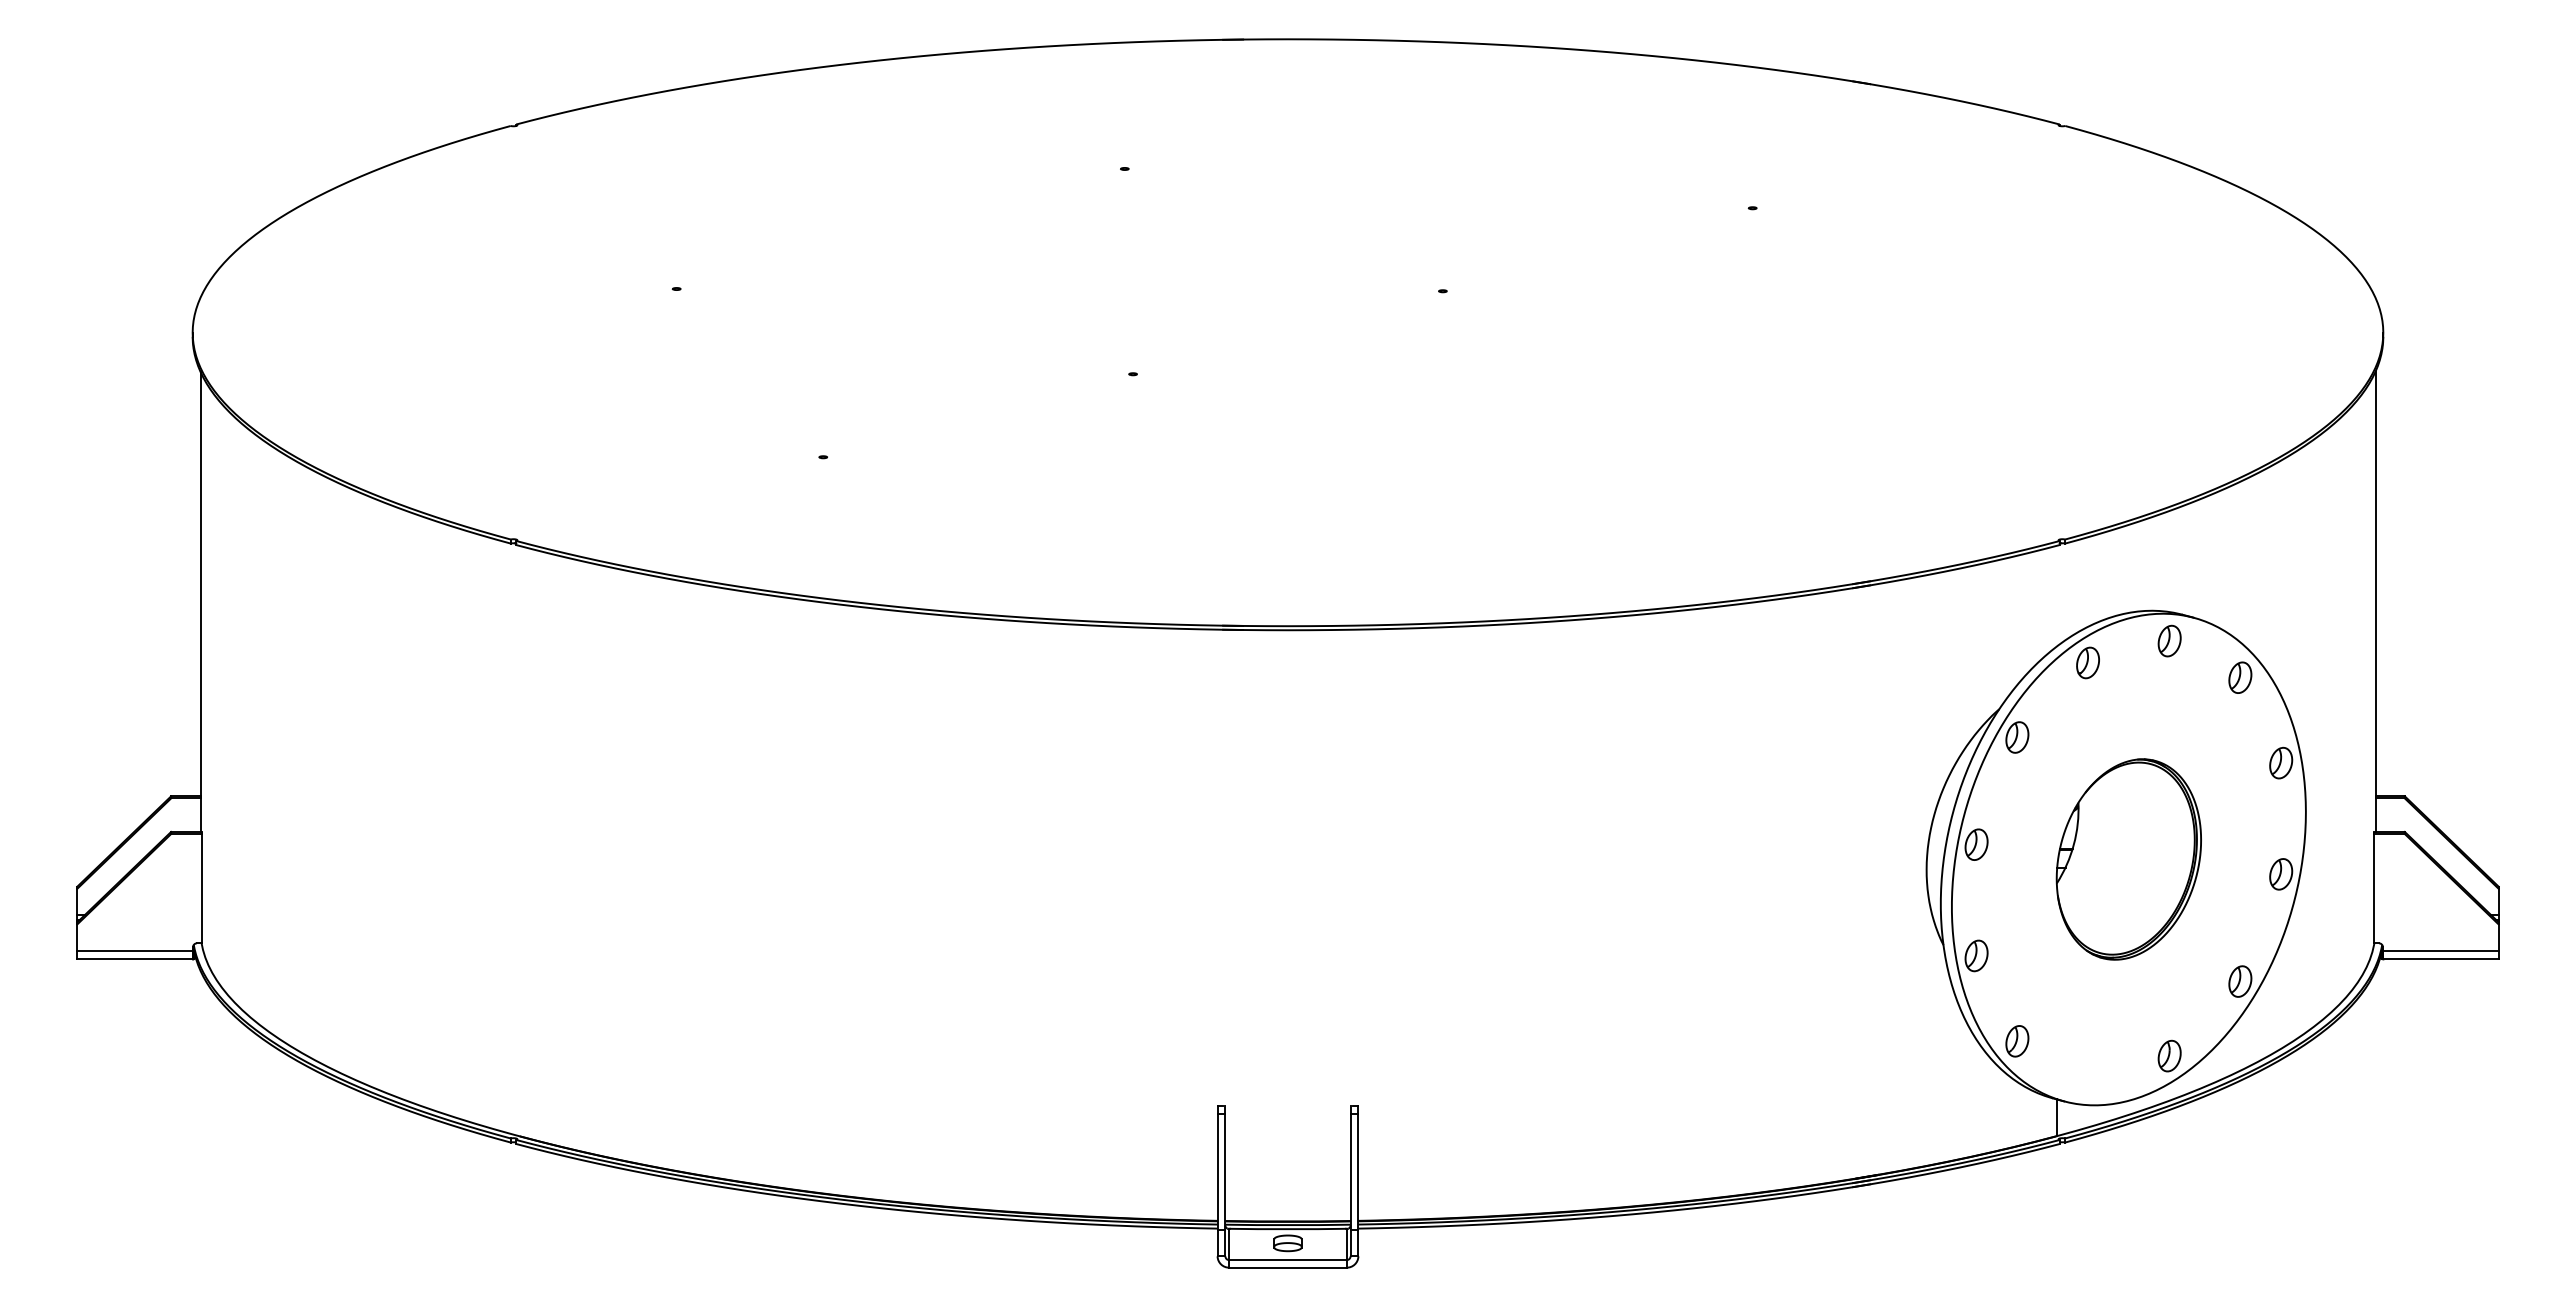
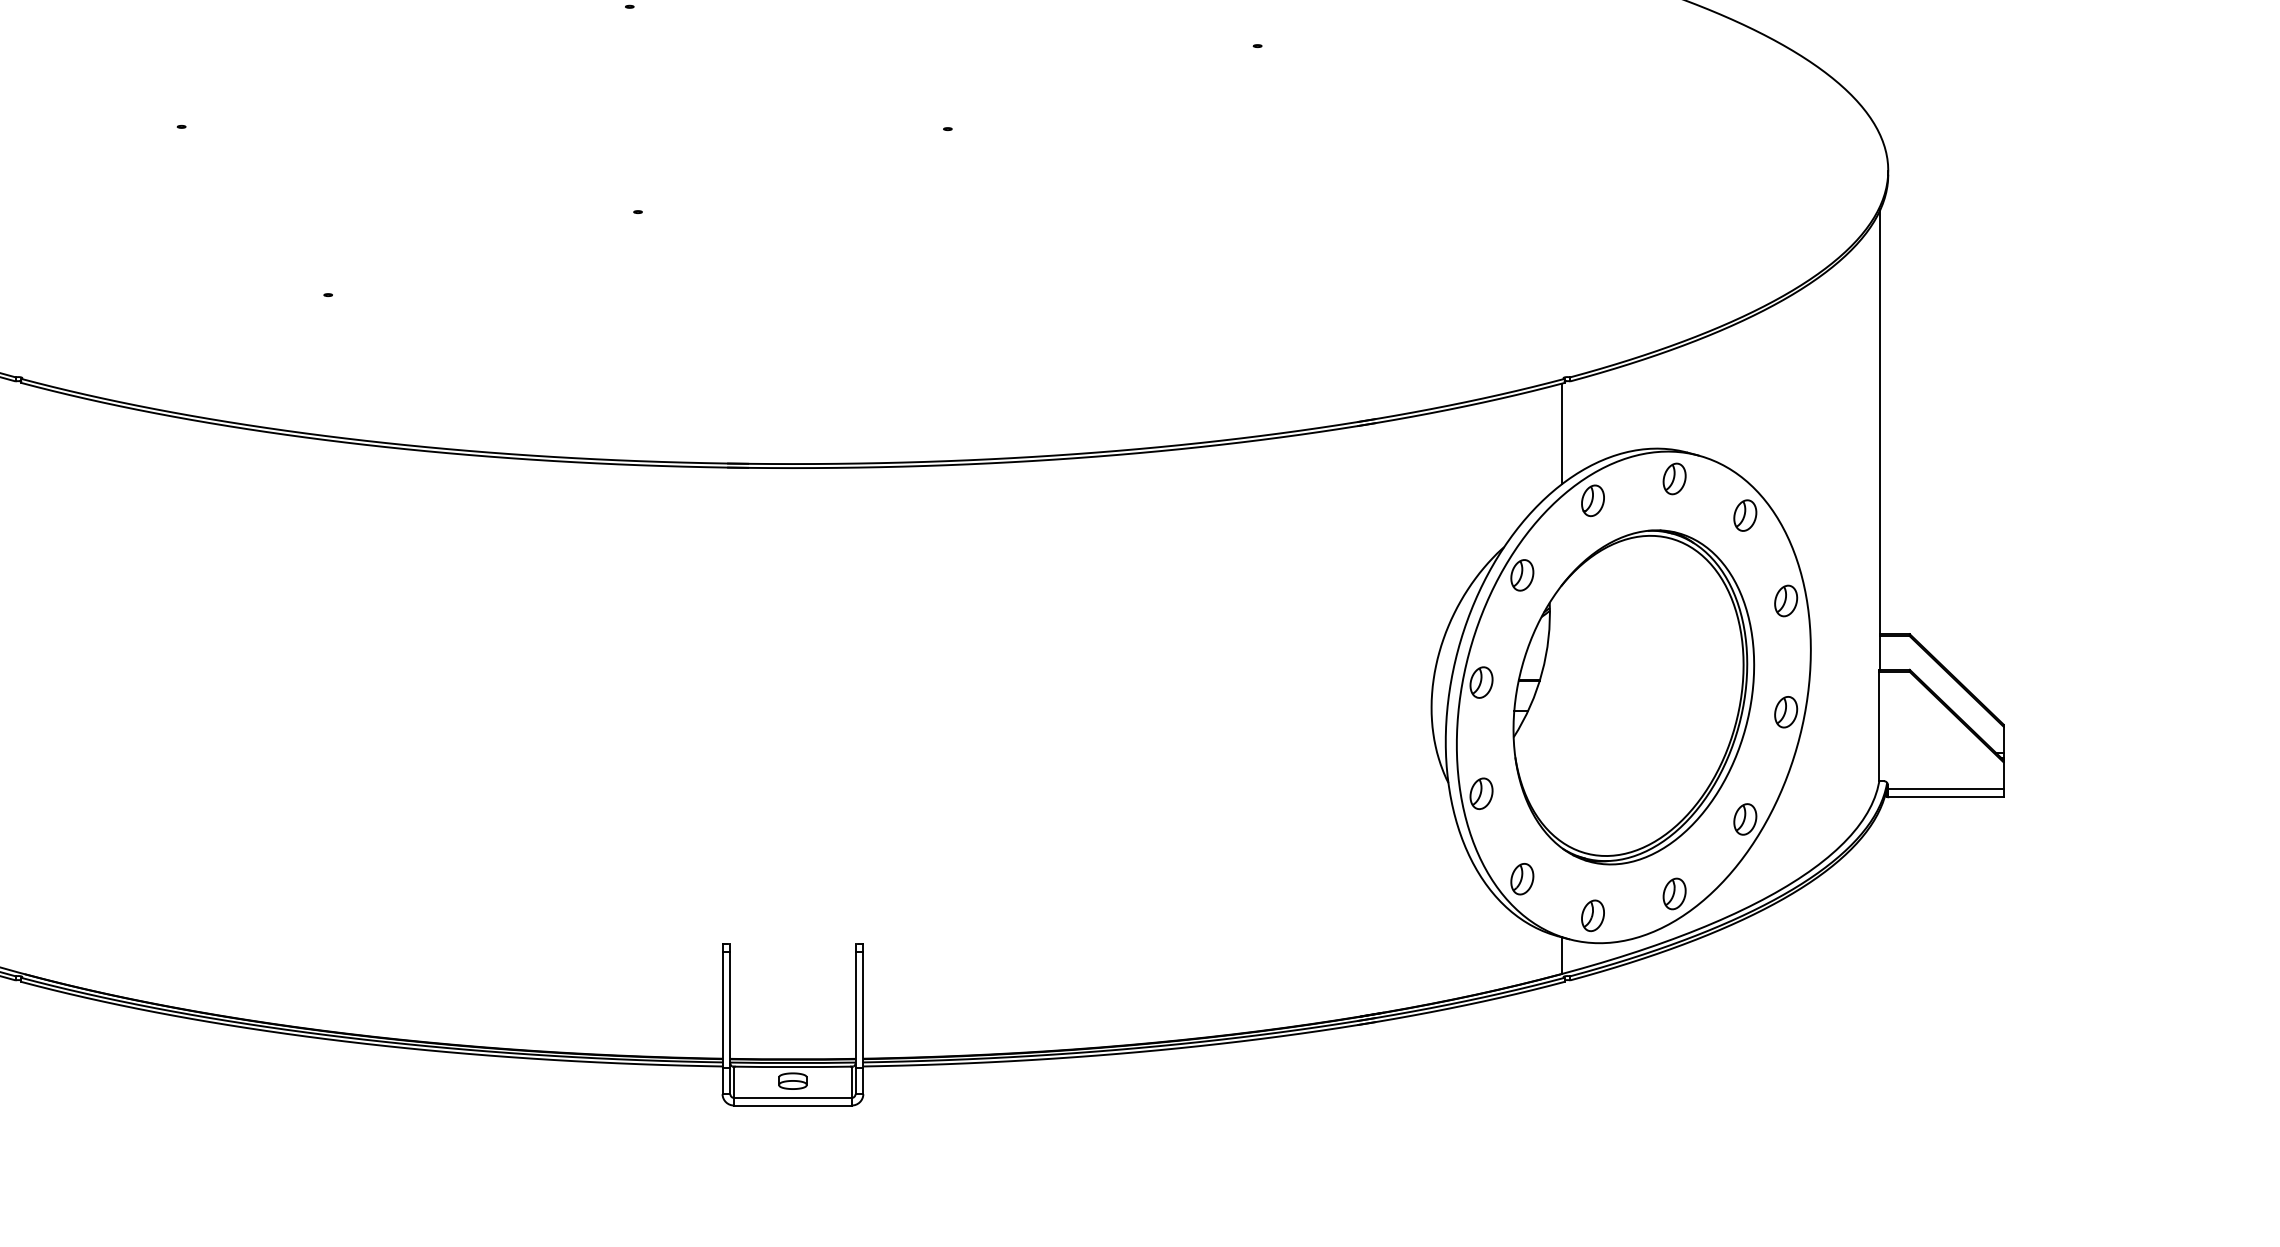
line: (2056, 595) -> (1561, 433), added
part: (2128, 859) -> (1633, 697), size x1.67
part: (2087, 1077) -> (1592, 915), added

